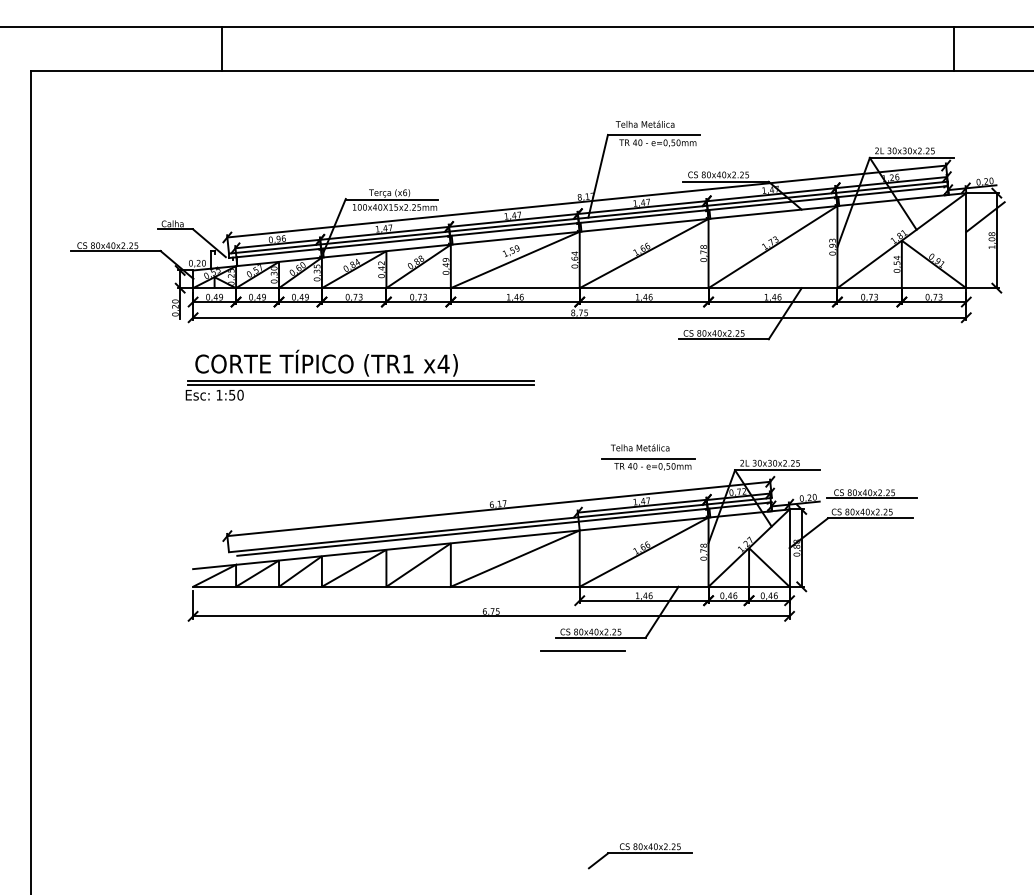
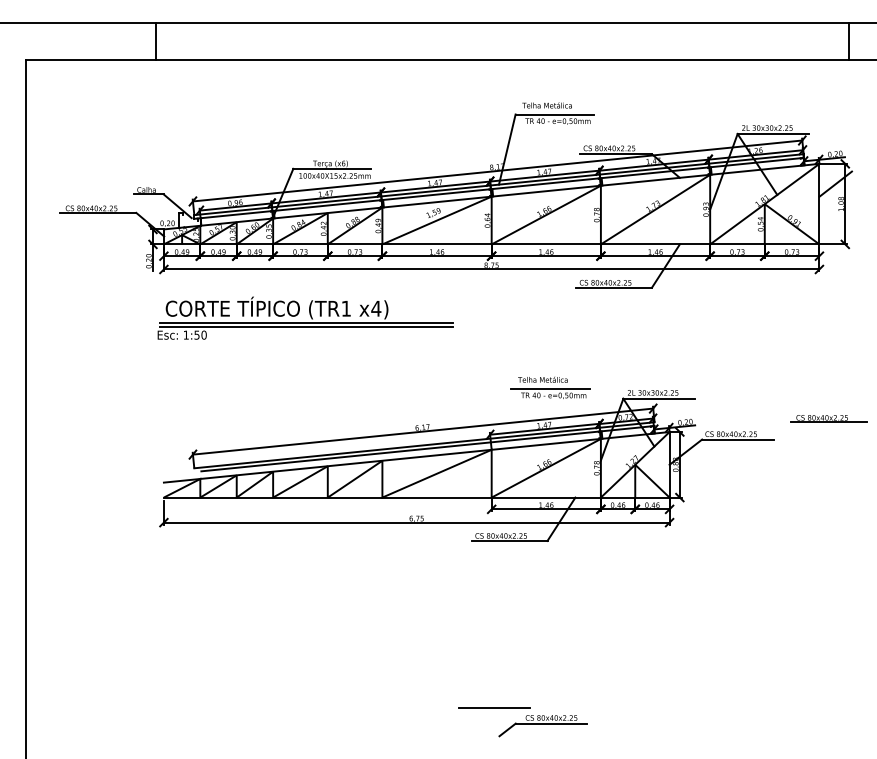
line: (222, 48) -> (155, 41), moved
line: (953, 48) -> (848, 41), moved
part: (871, 493) -> (828, 418), moved
line: (582, 650) -> (494, 707), moved

